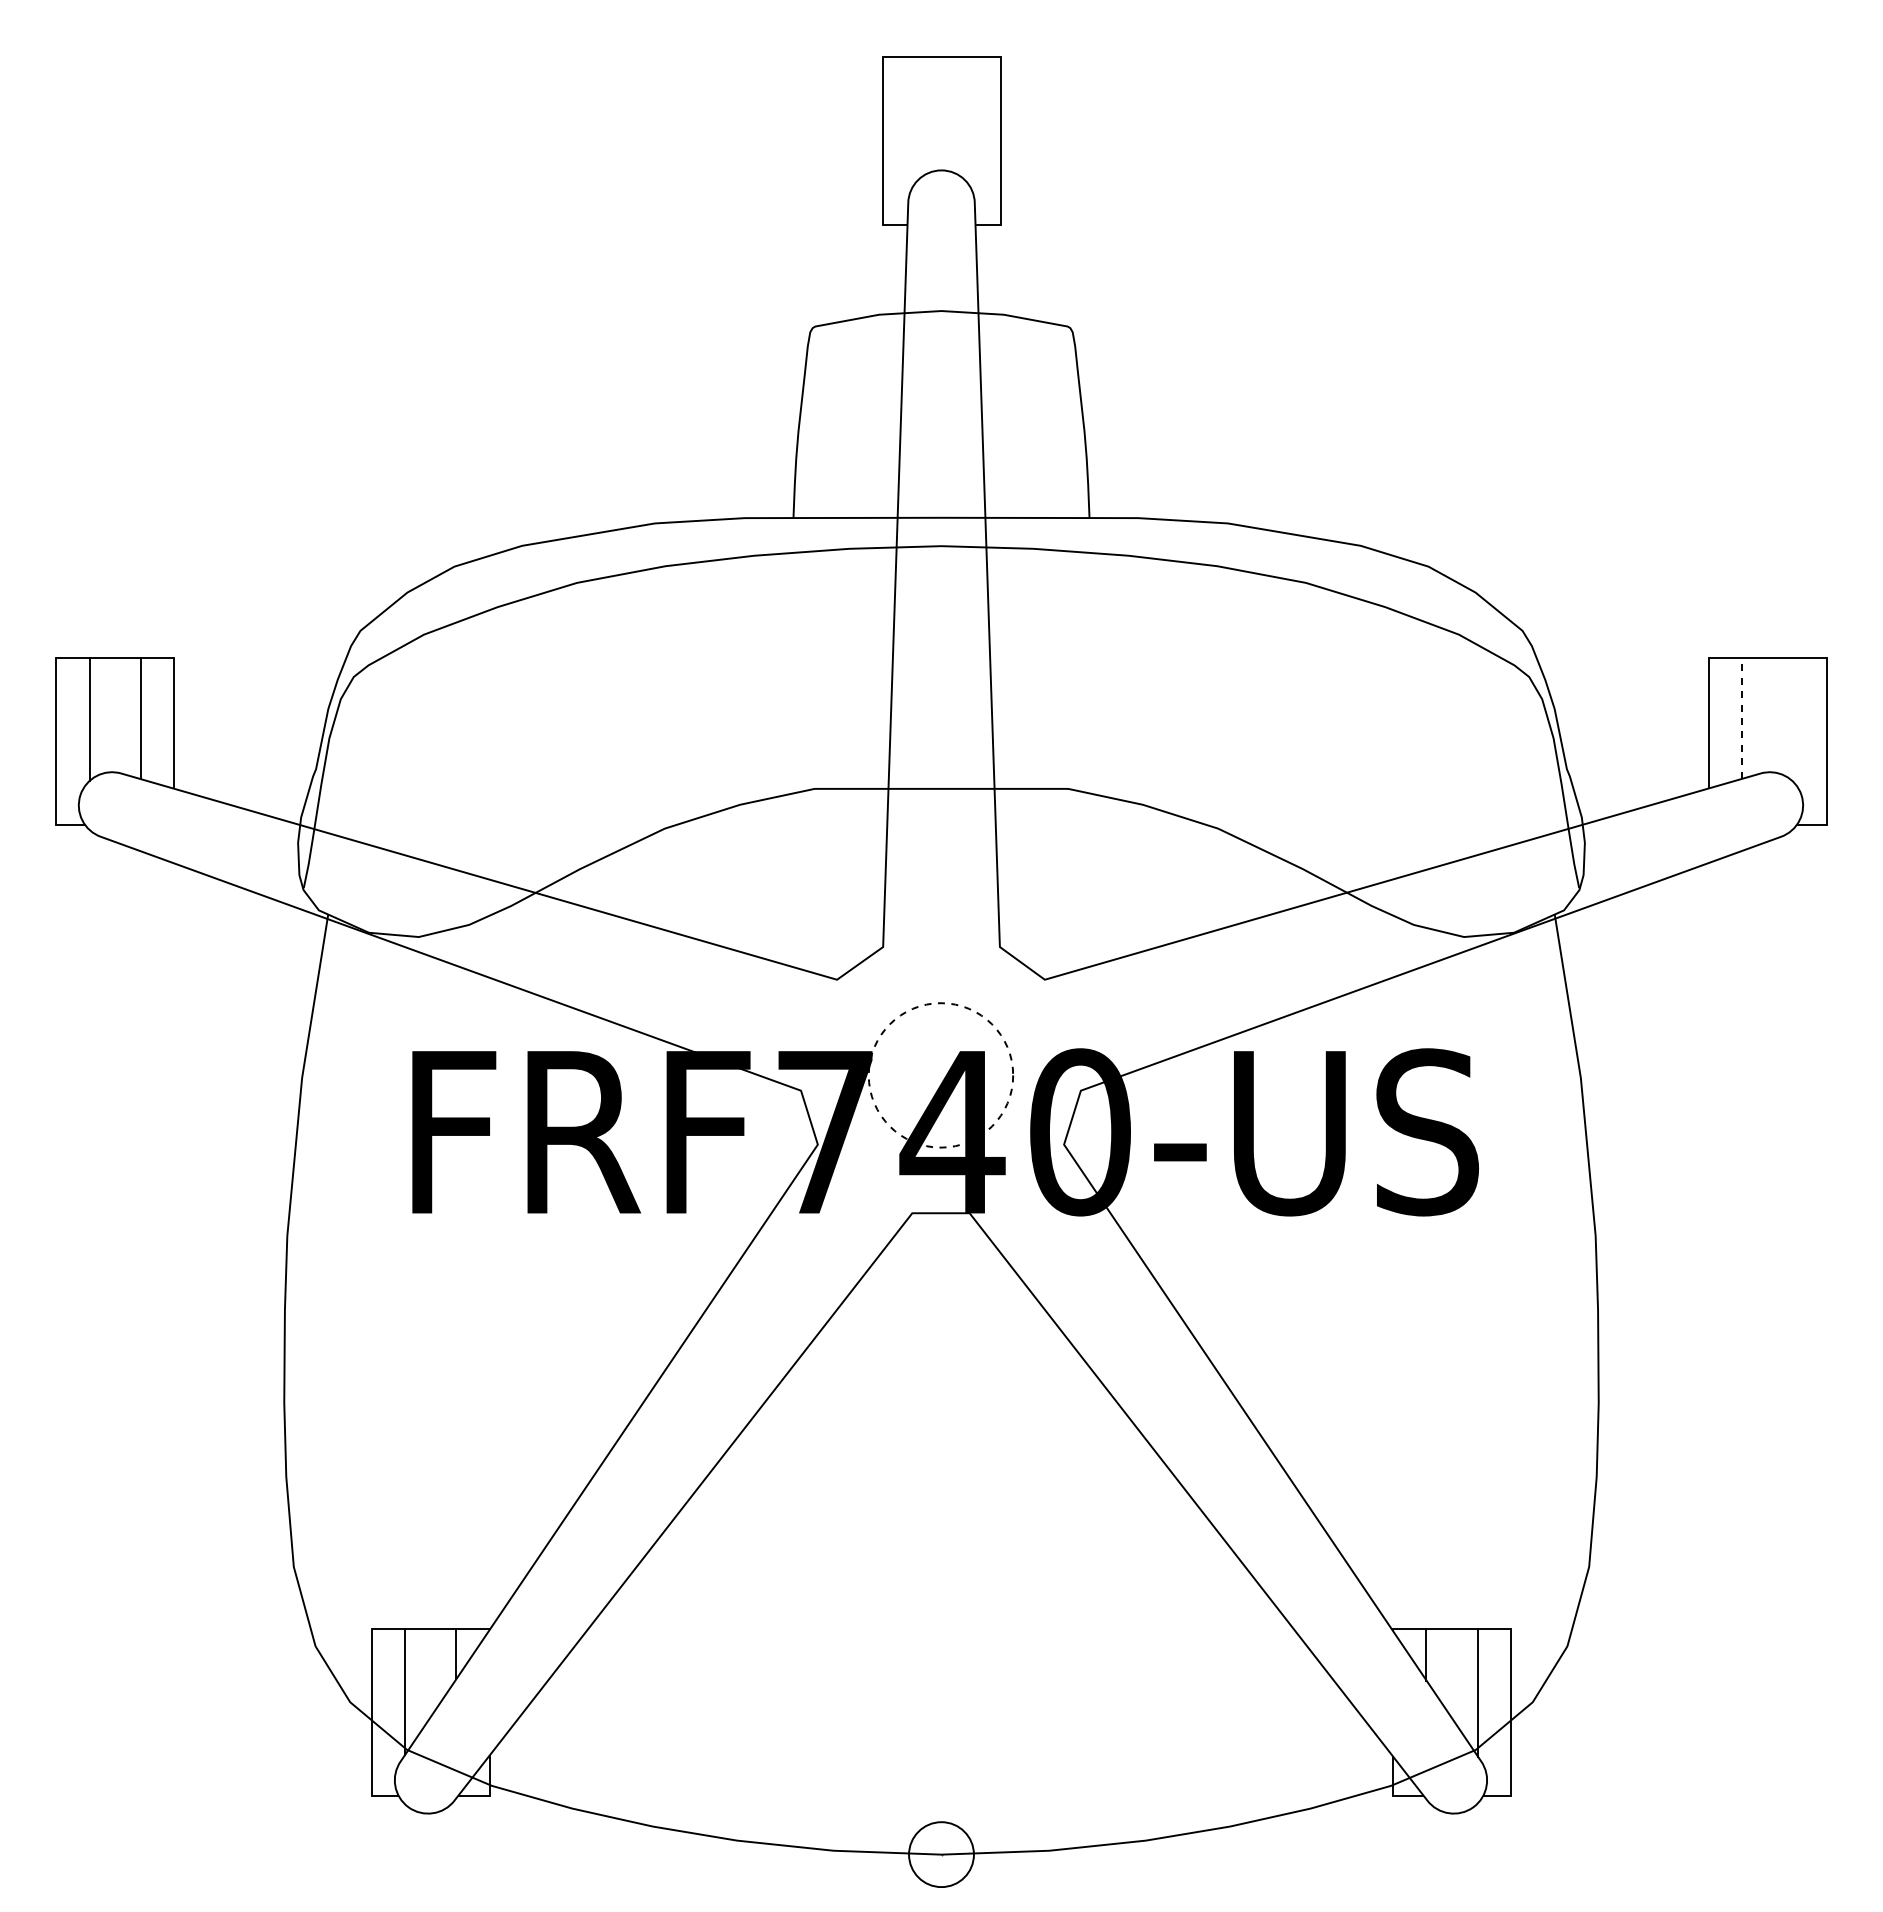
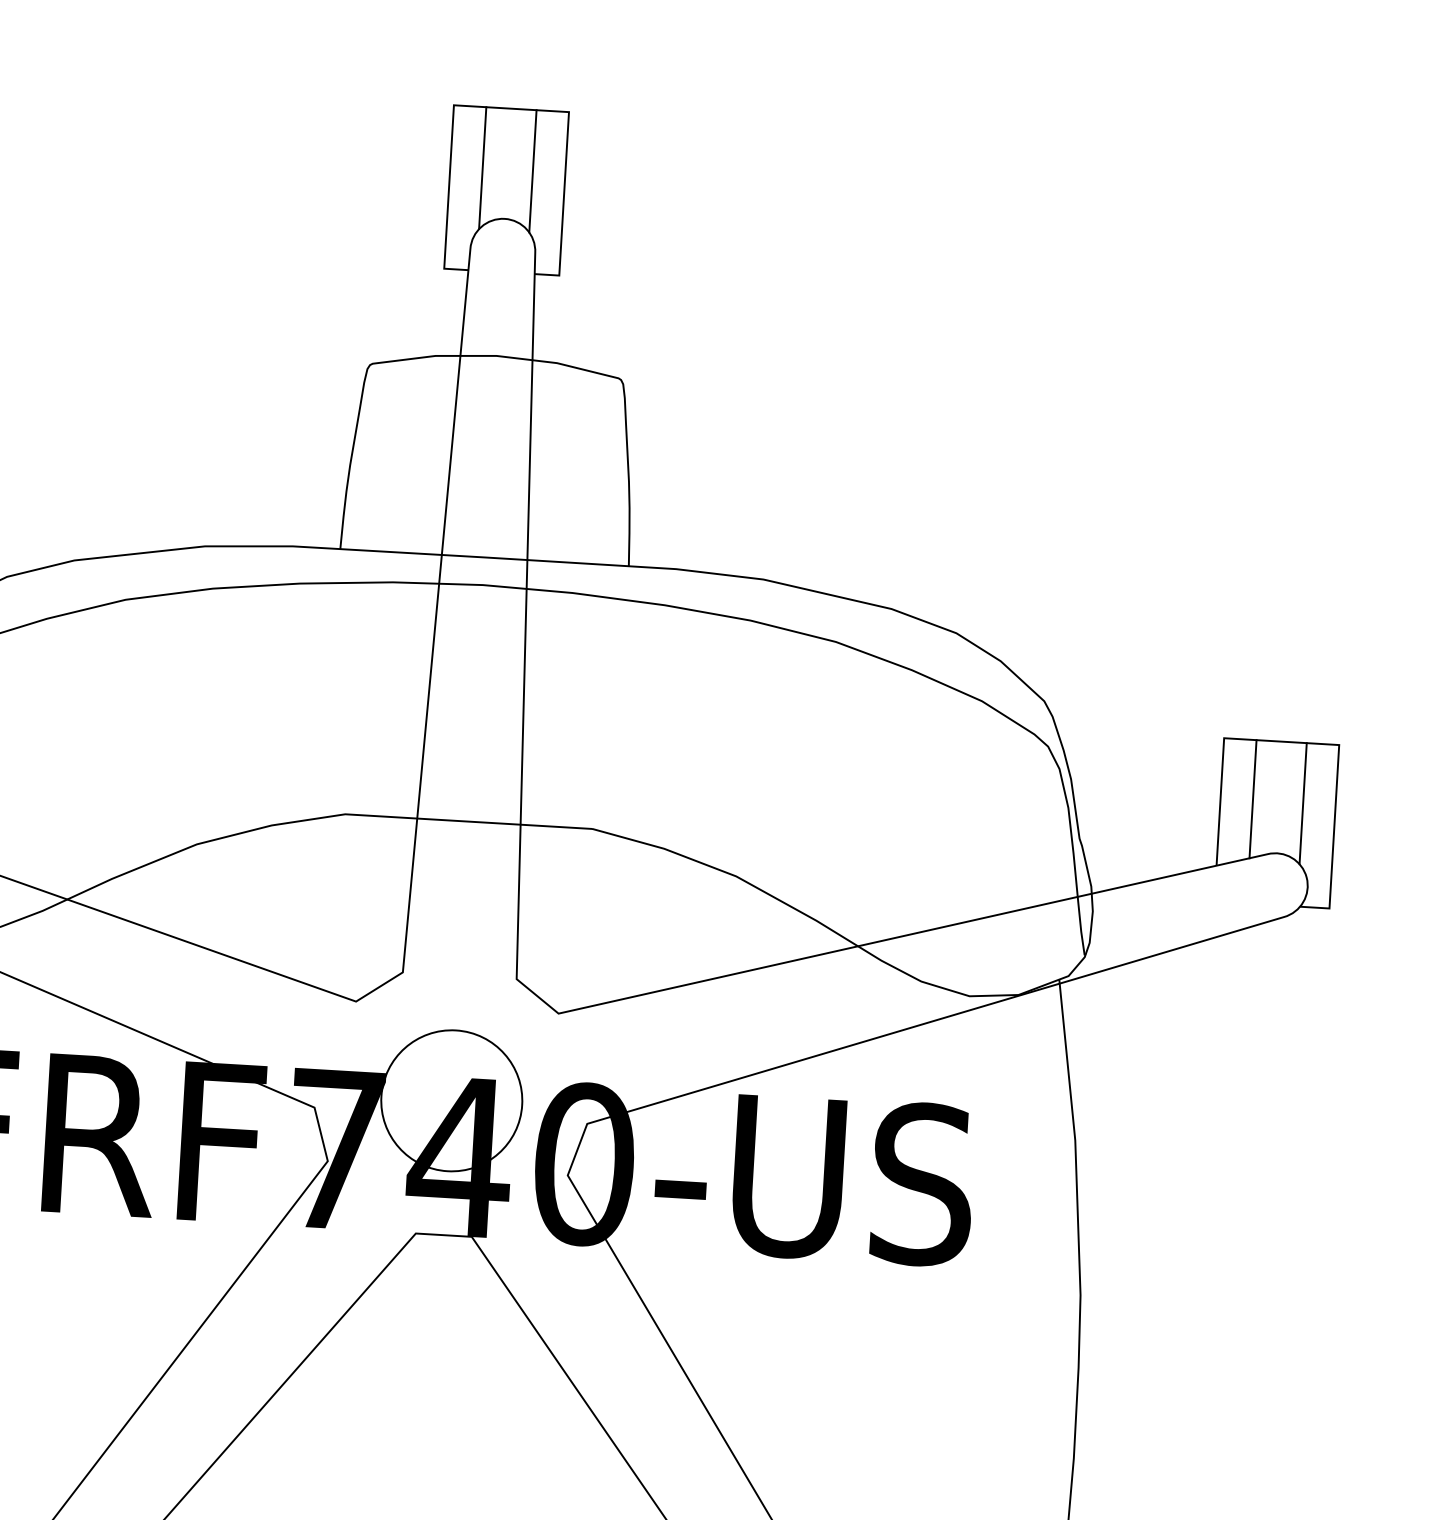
line: (915, 119) -> (482, 167), added
line: (967, 119) -> (533, 170), added
line: (1741, 718) -> (1252, 799), dashed -> solid
line: (1793, 719) -> (1303, 803), added
circle: (940, 1075) -> (451, 1100), dashed -> solid

